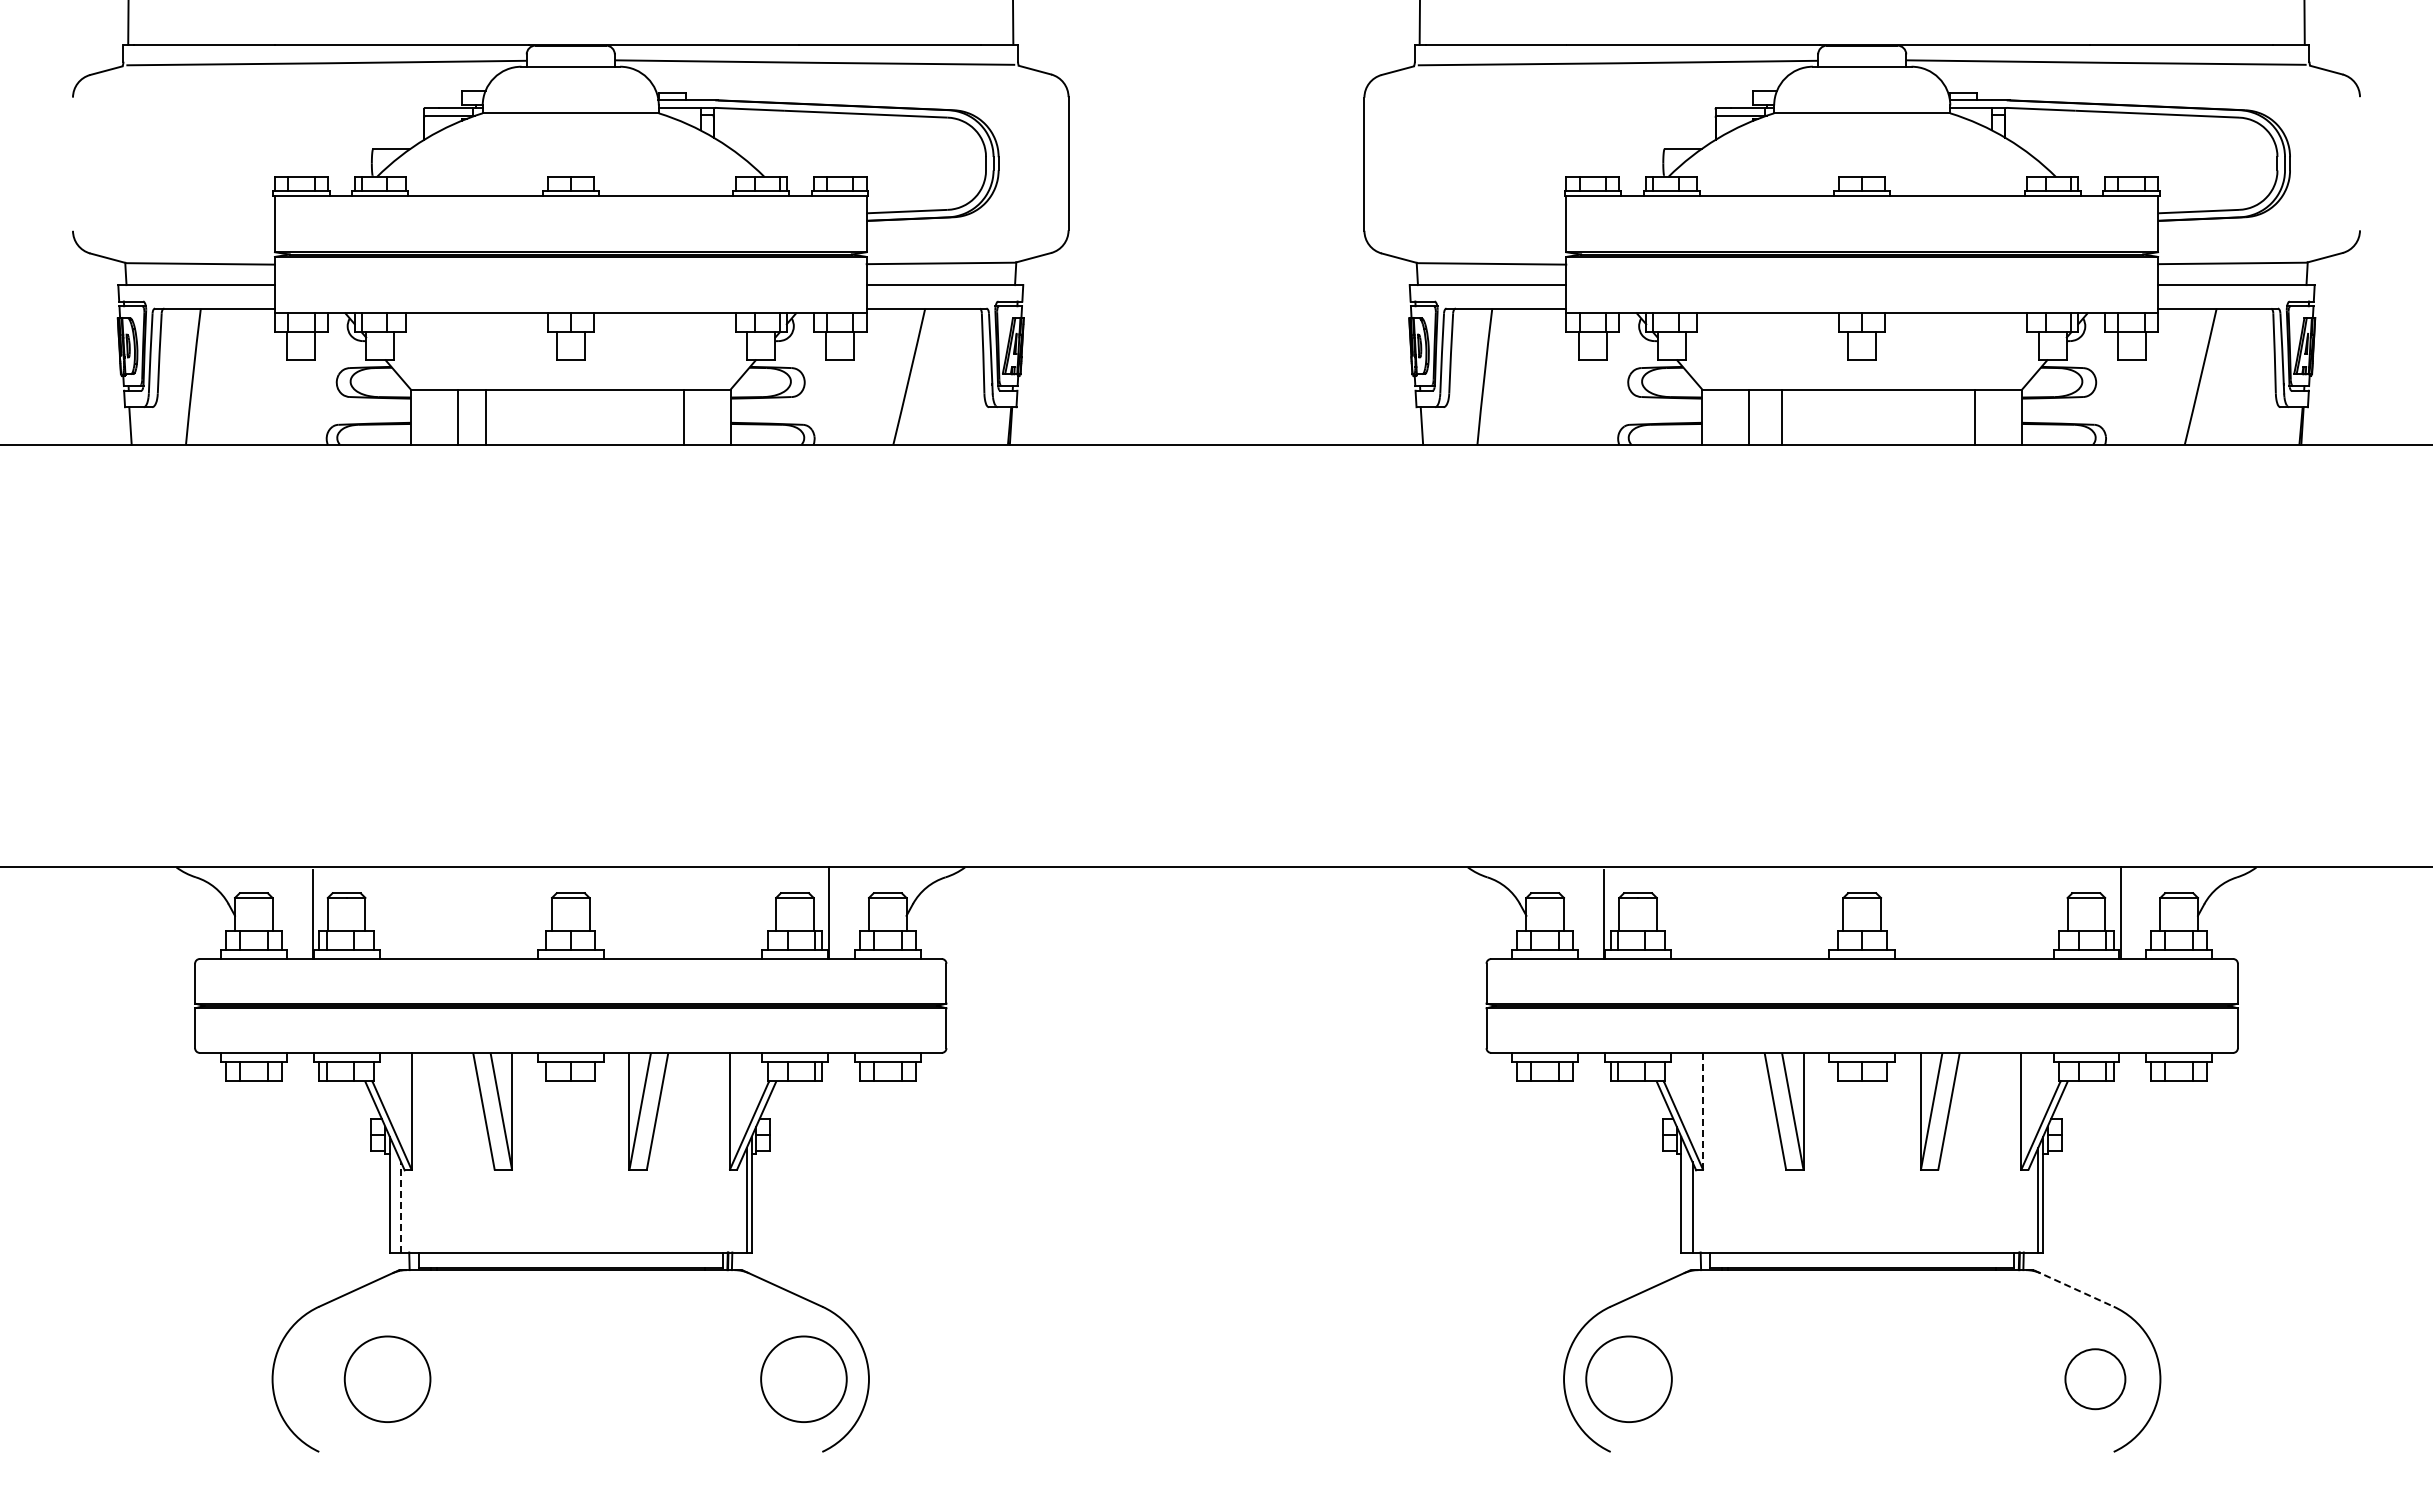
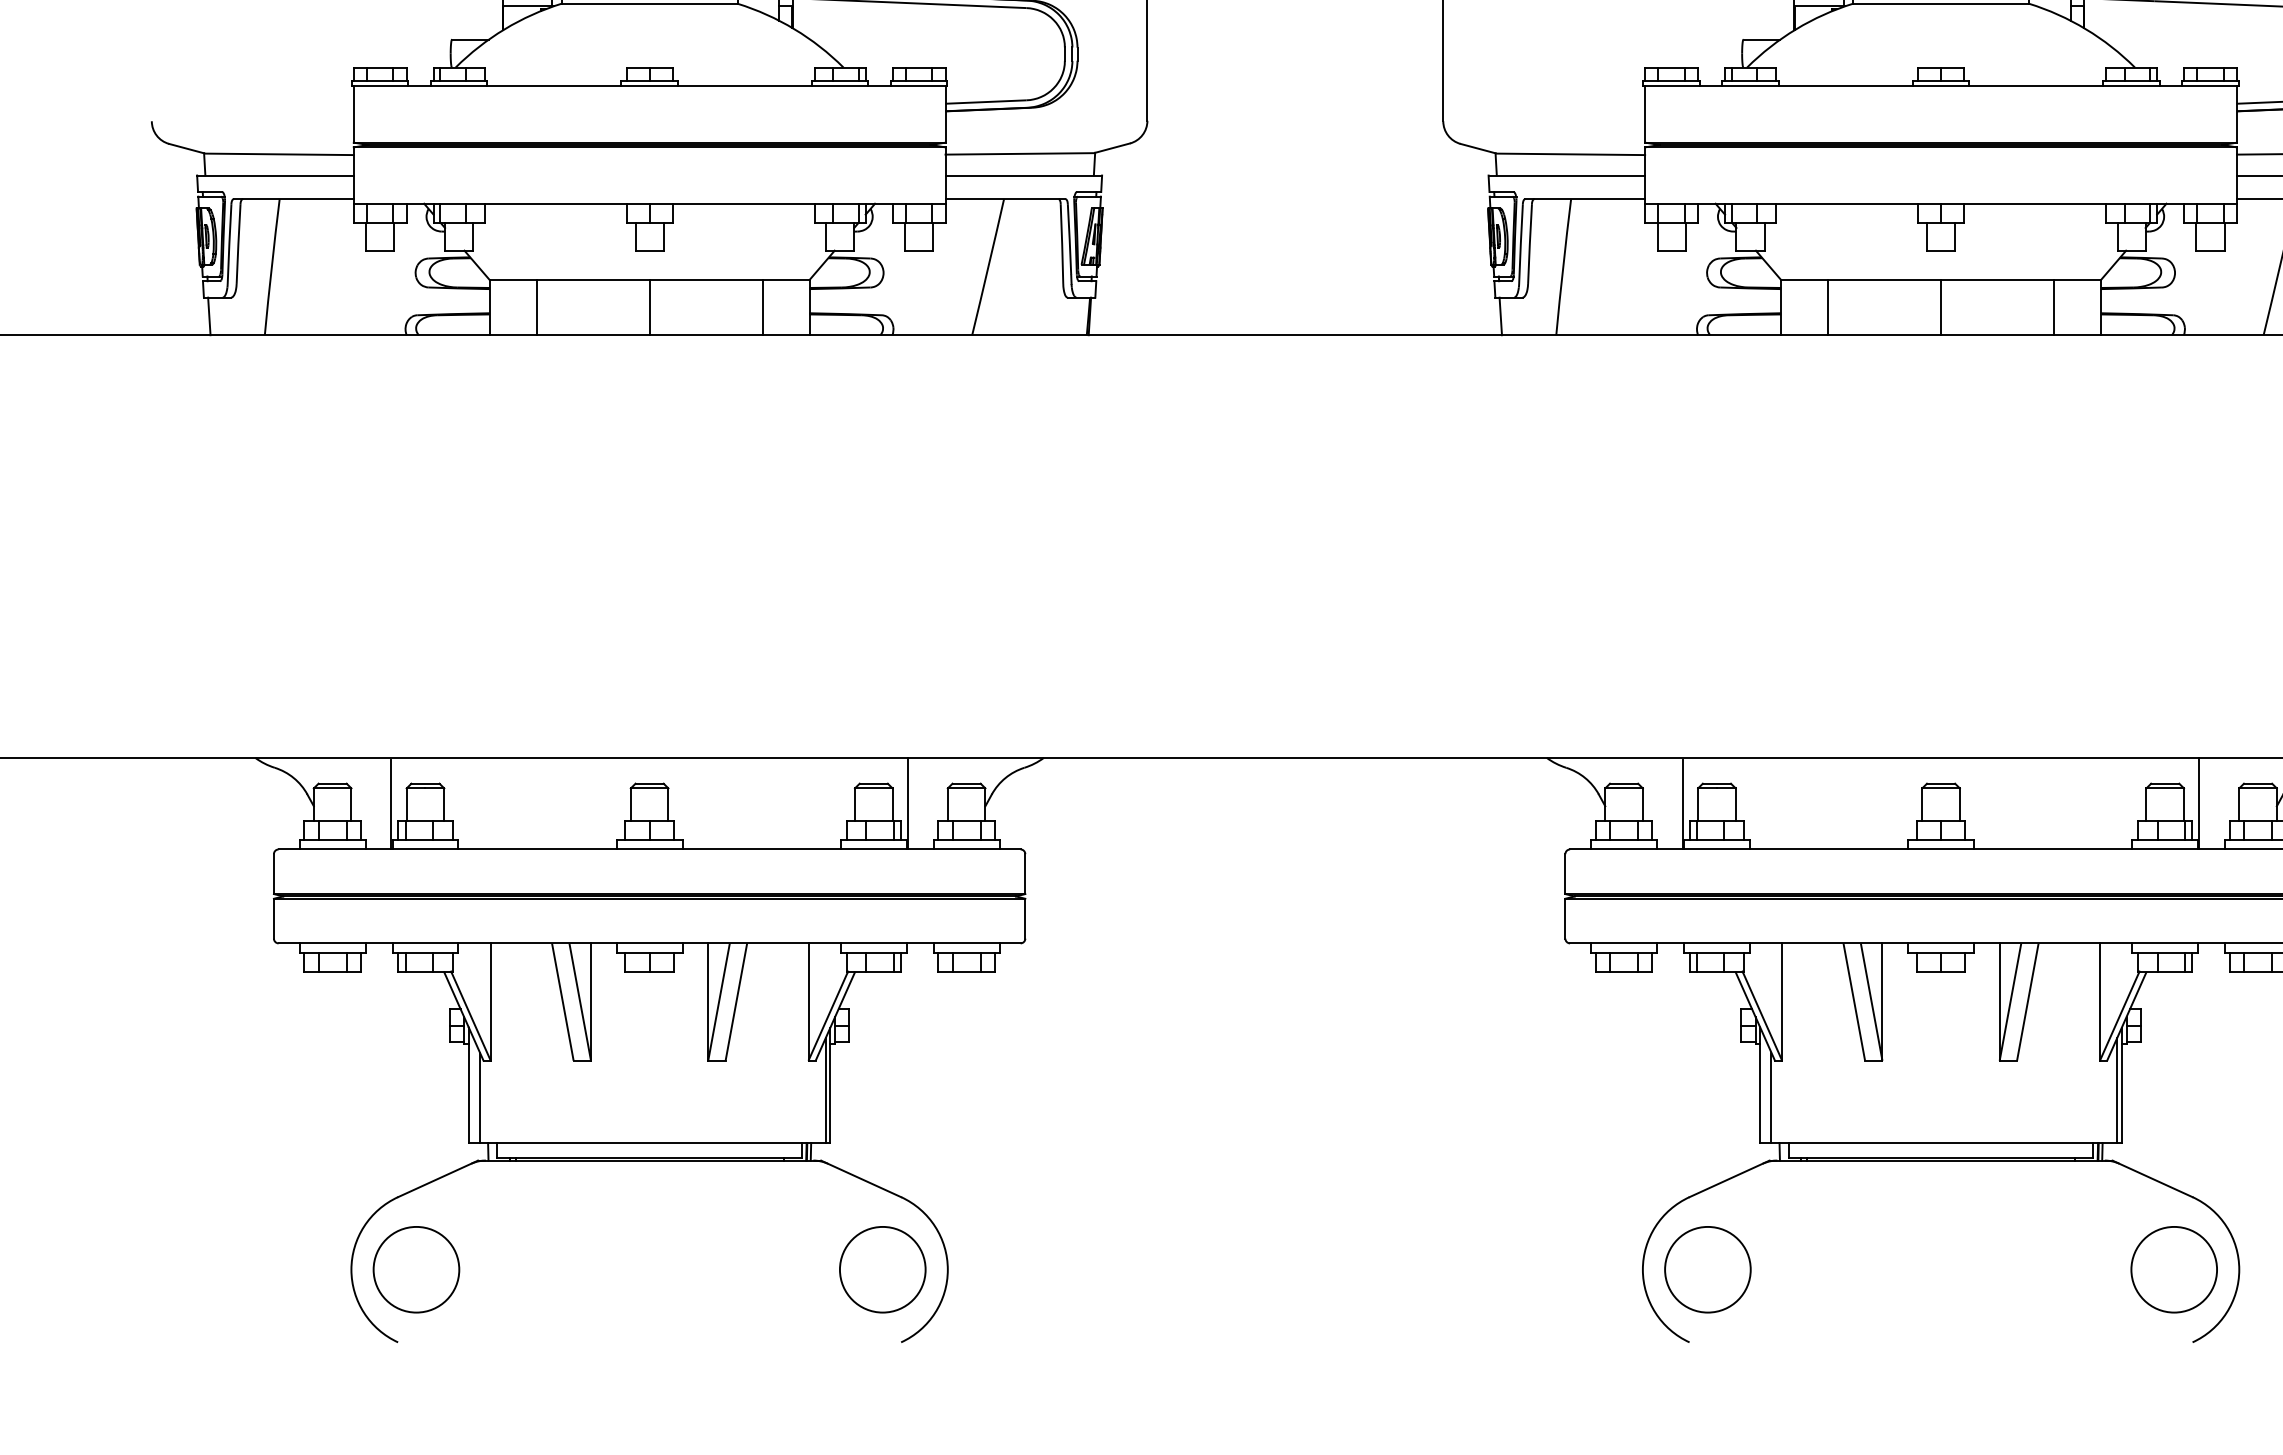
line: (485, 416) -> (649, 306), moved
line: (1782, 416) -> (1941, 306), moved
line: (1703, 1111) -> (1782, 1001), dashed -> solid
line: (401, 1206) -> (480, 1096), dashed -> solid
line: (2074, 1288) -> (2153, 1178), dashed -> solid
circle: (387, 1378) -> (416, 1268), moved
circle: (2095, 1378) -> (2174, 1268), size x1.43

